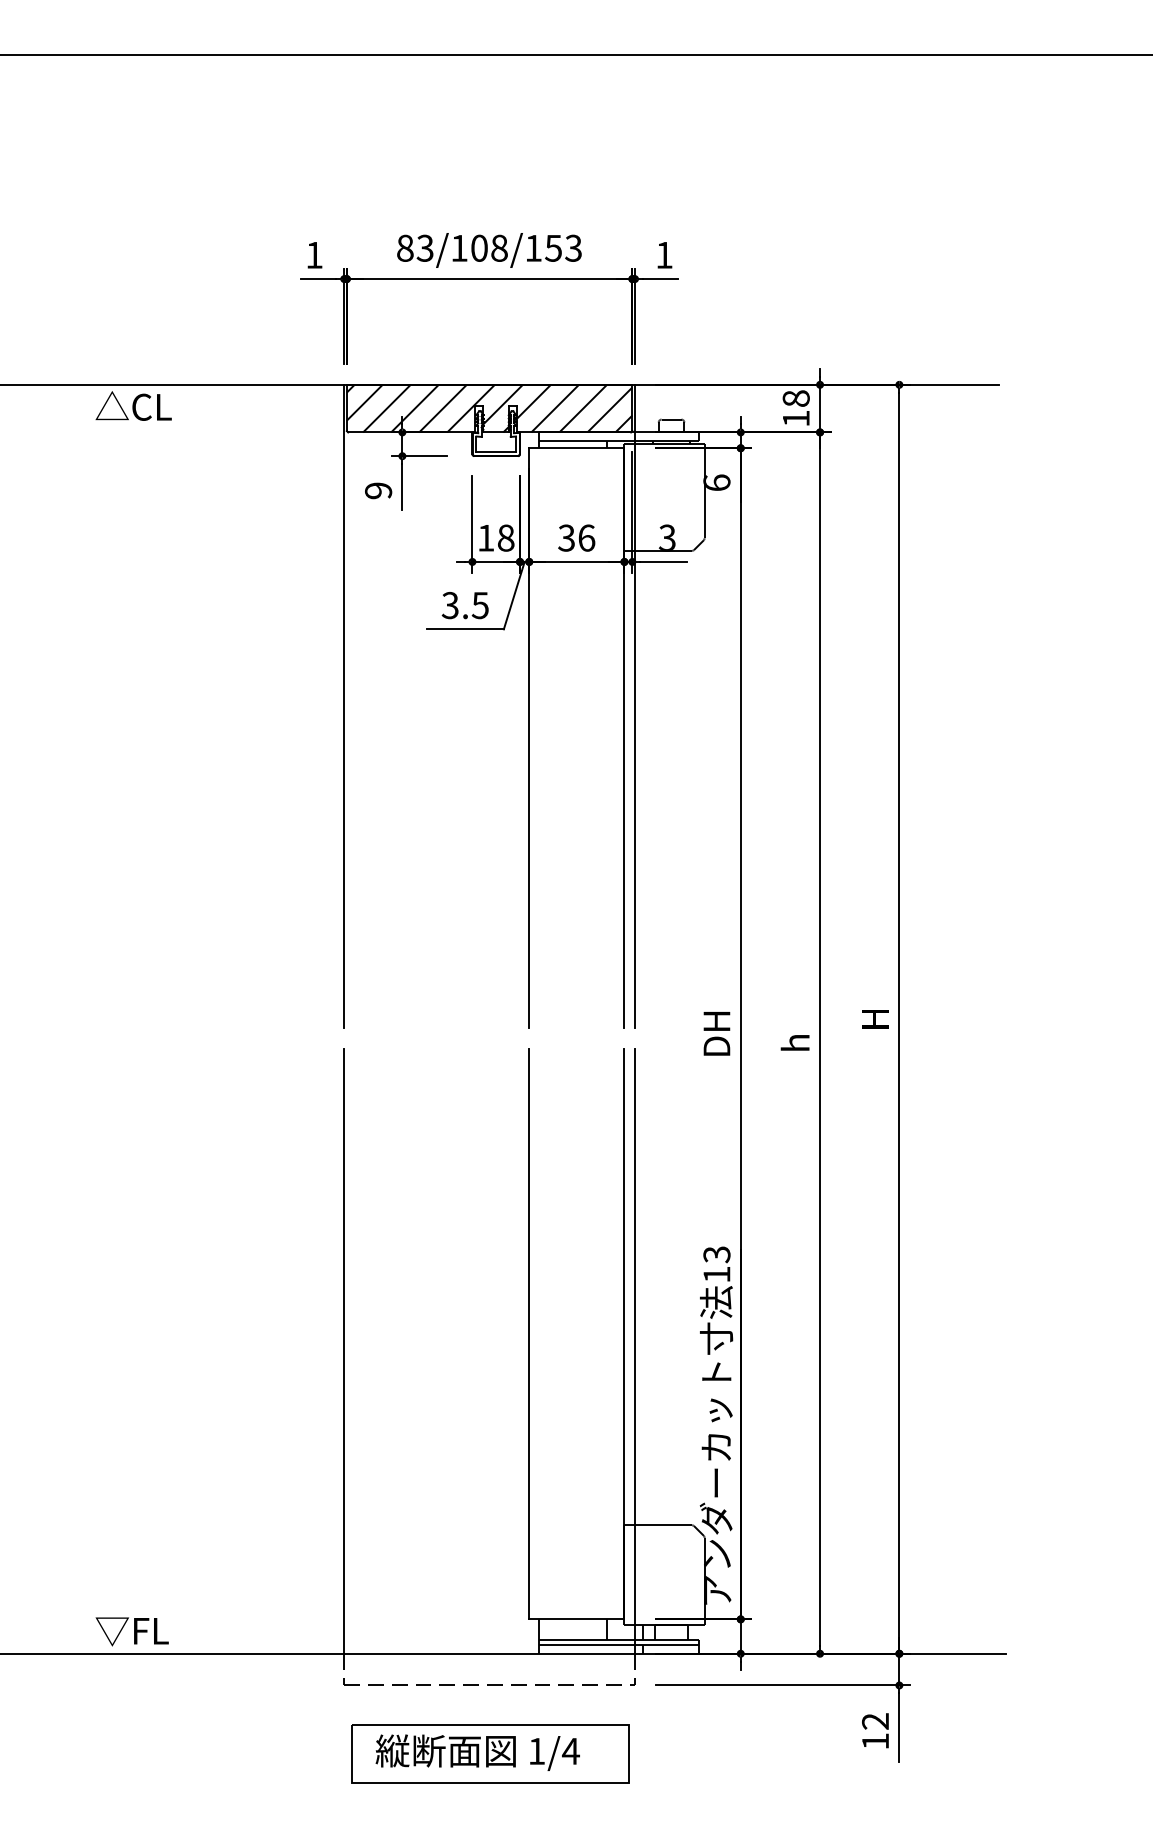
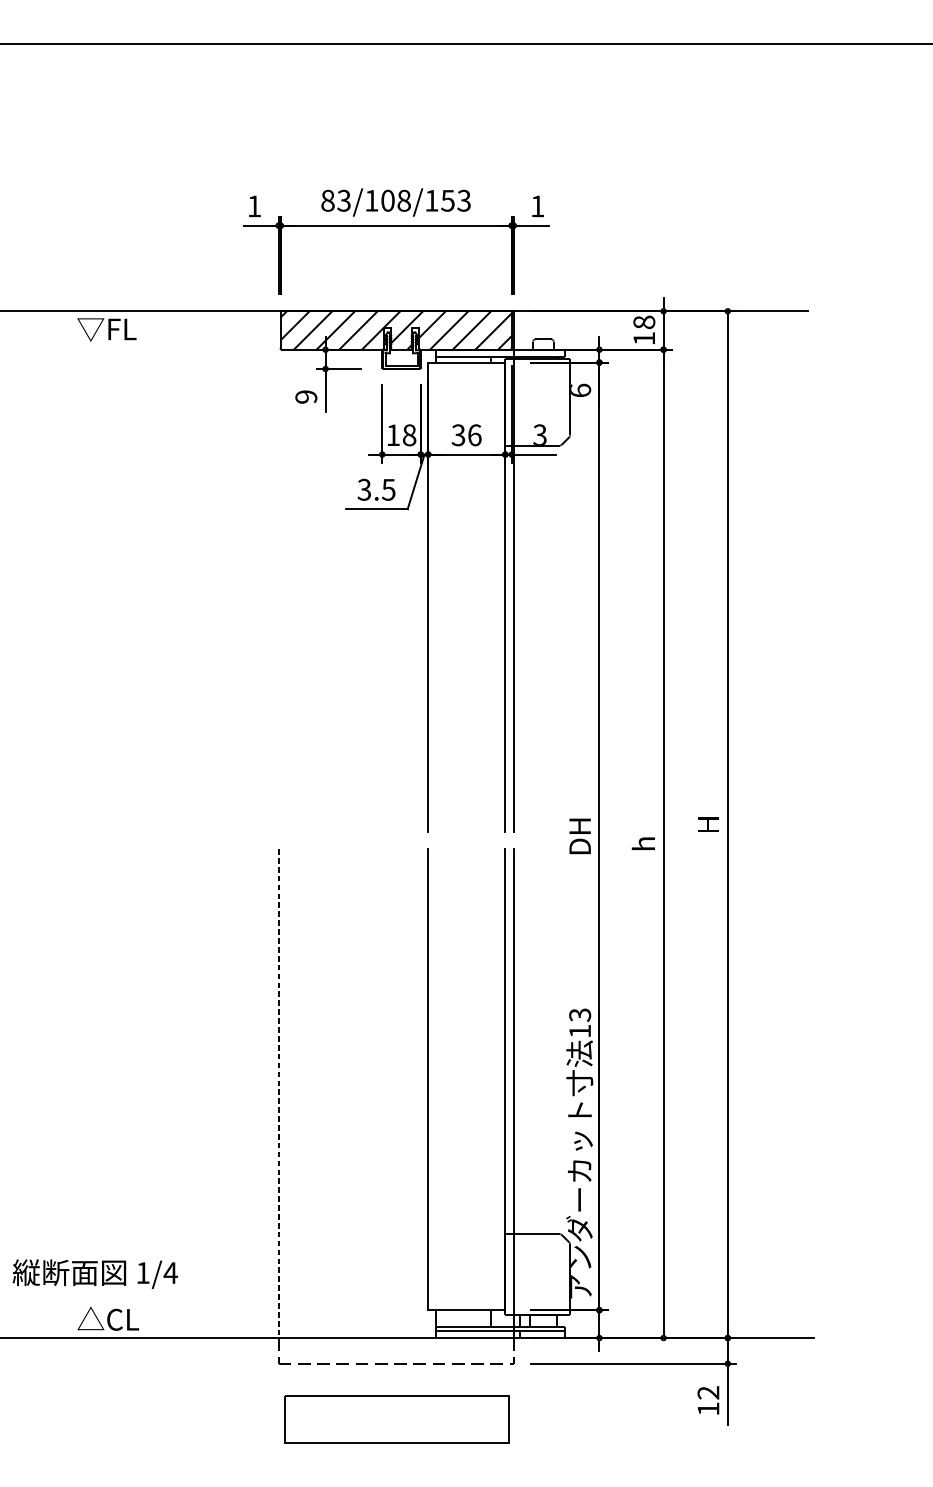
text: (133, 406) -> (108, 328), △CL -> ▽FL
line: (344, 706) -> (278, 571), removed
line: (344, 1352) -> (278, 1094), solid -> dashed
text: (133, 1630) -> (108, 1319), ▽FL -> △CL
text: (477, 1752) -> (95, 1273), moved

